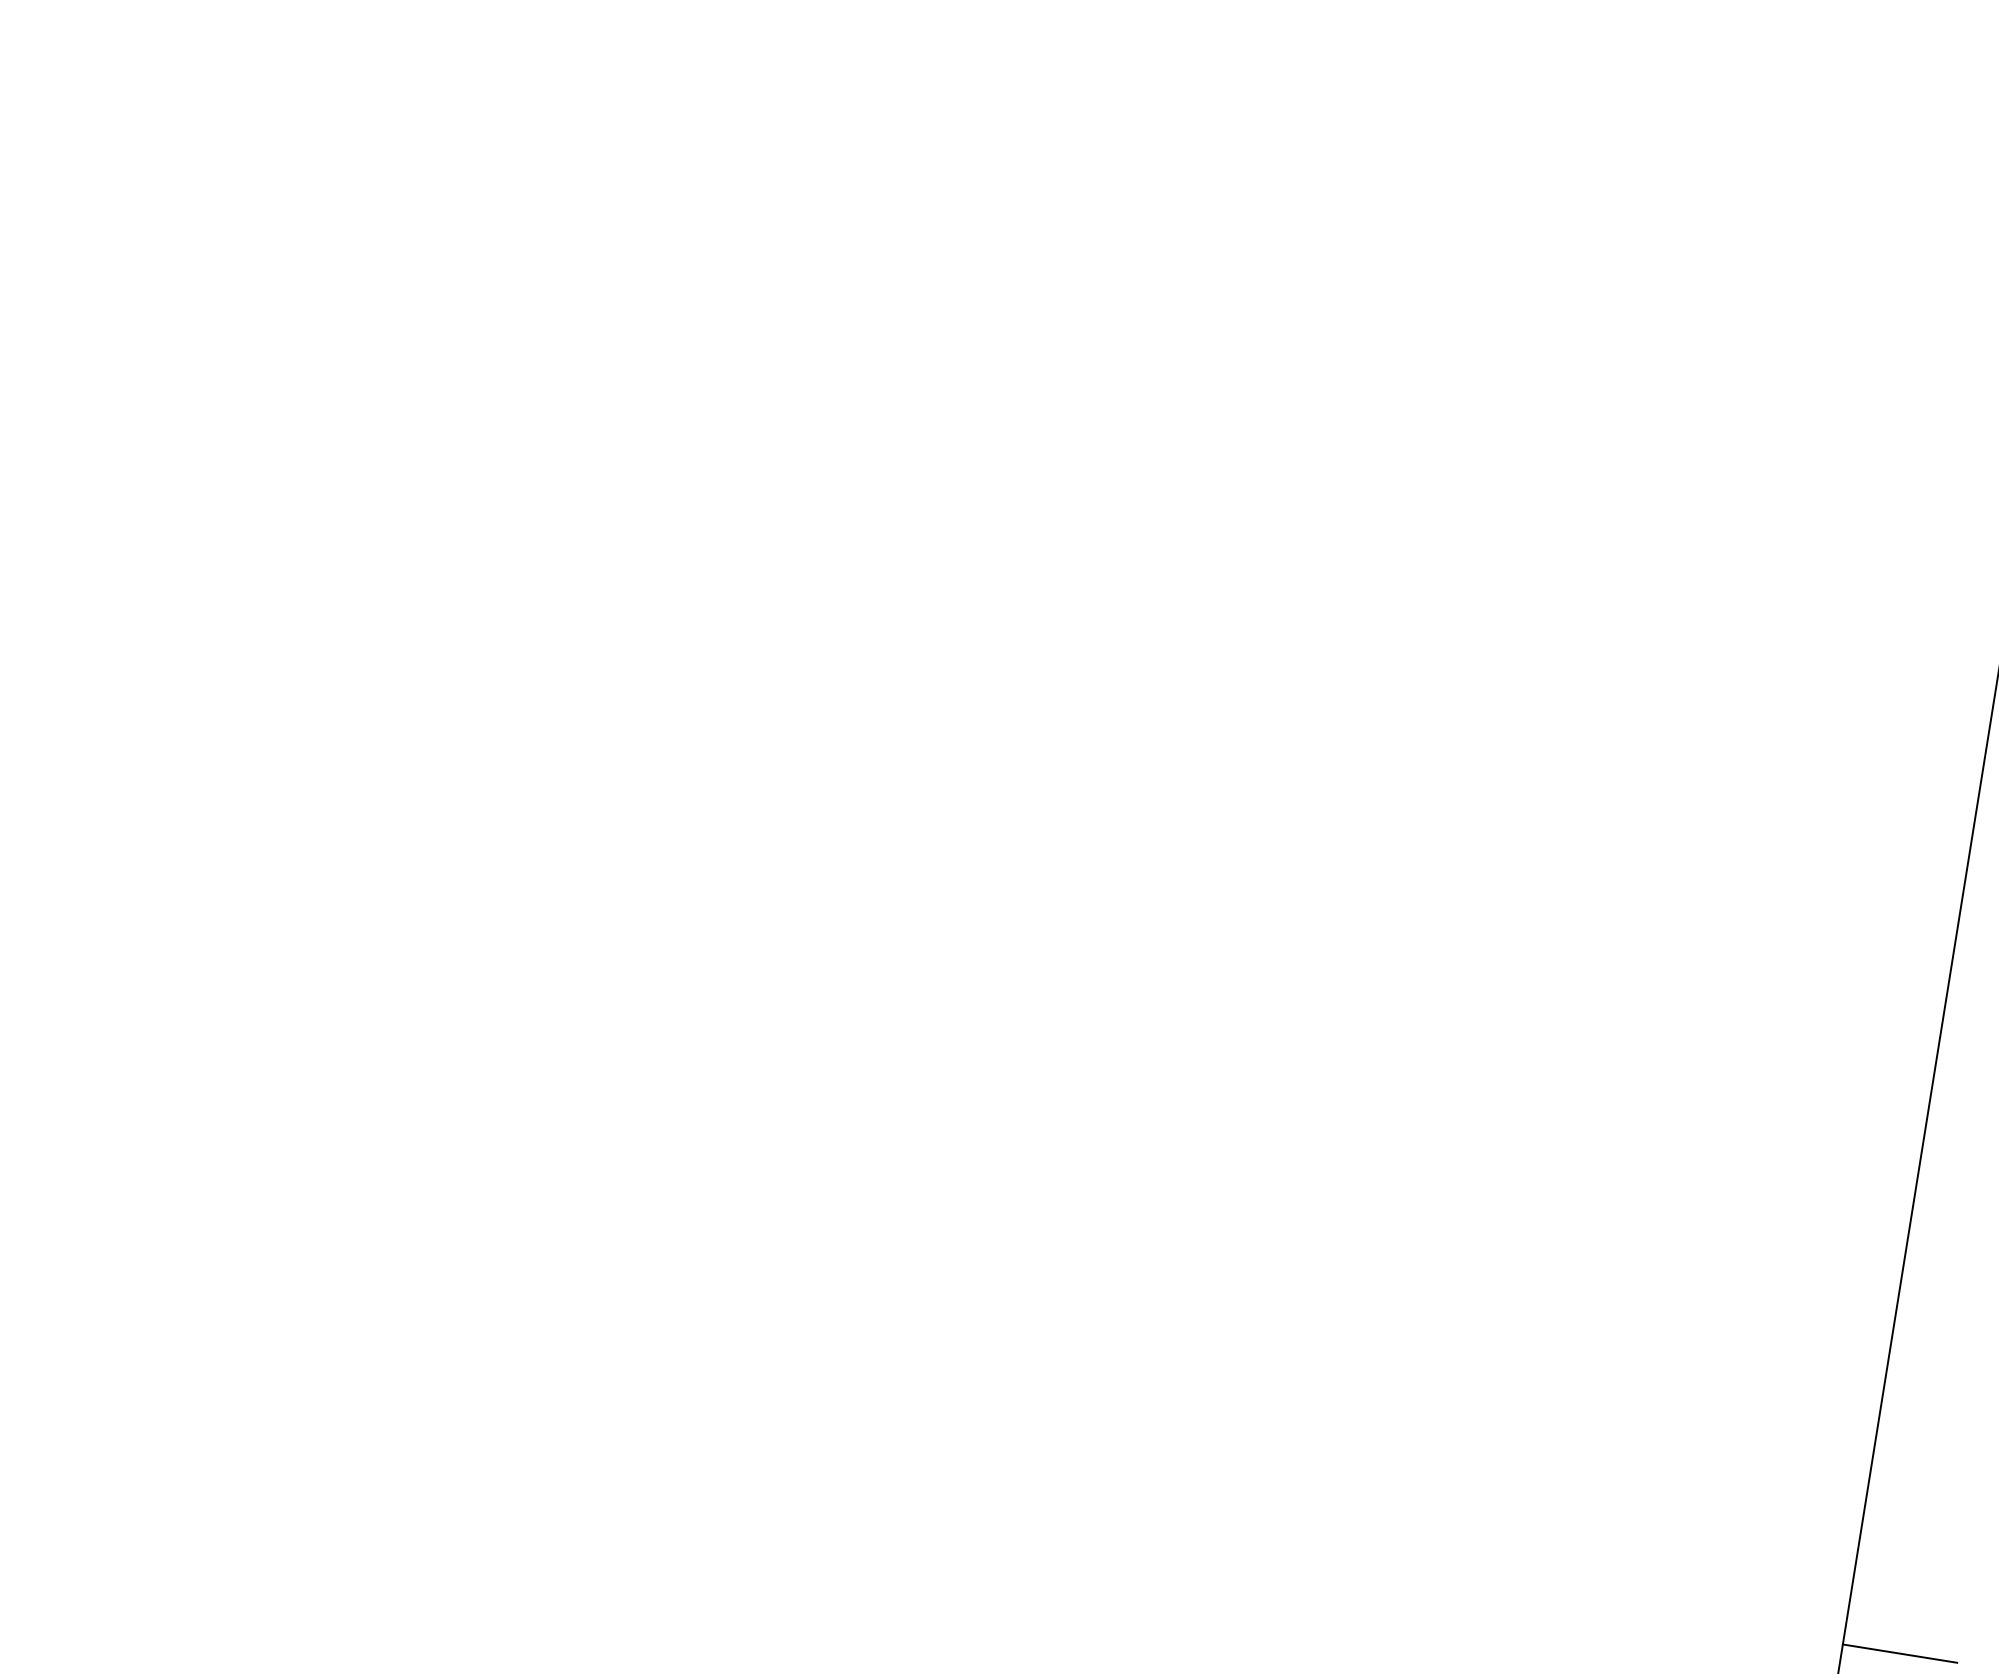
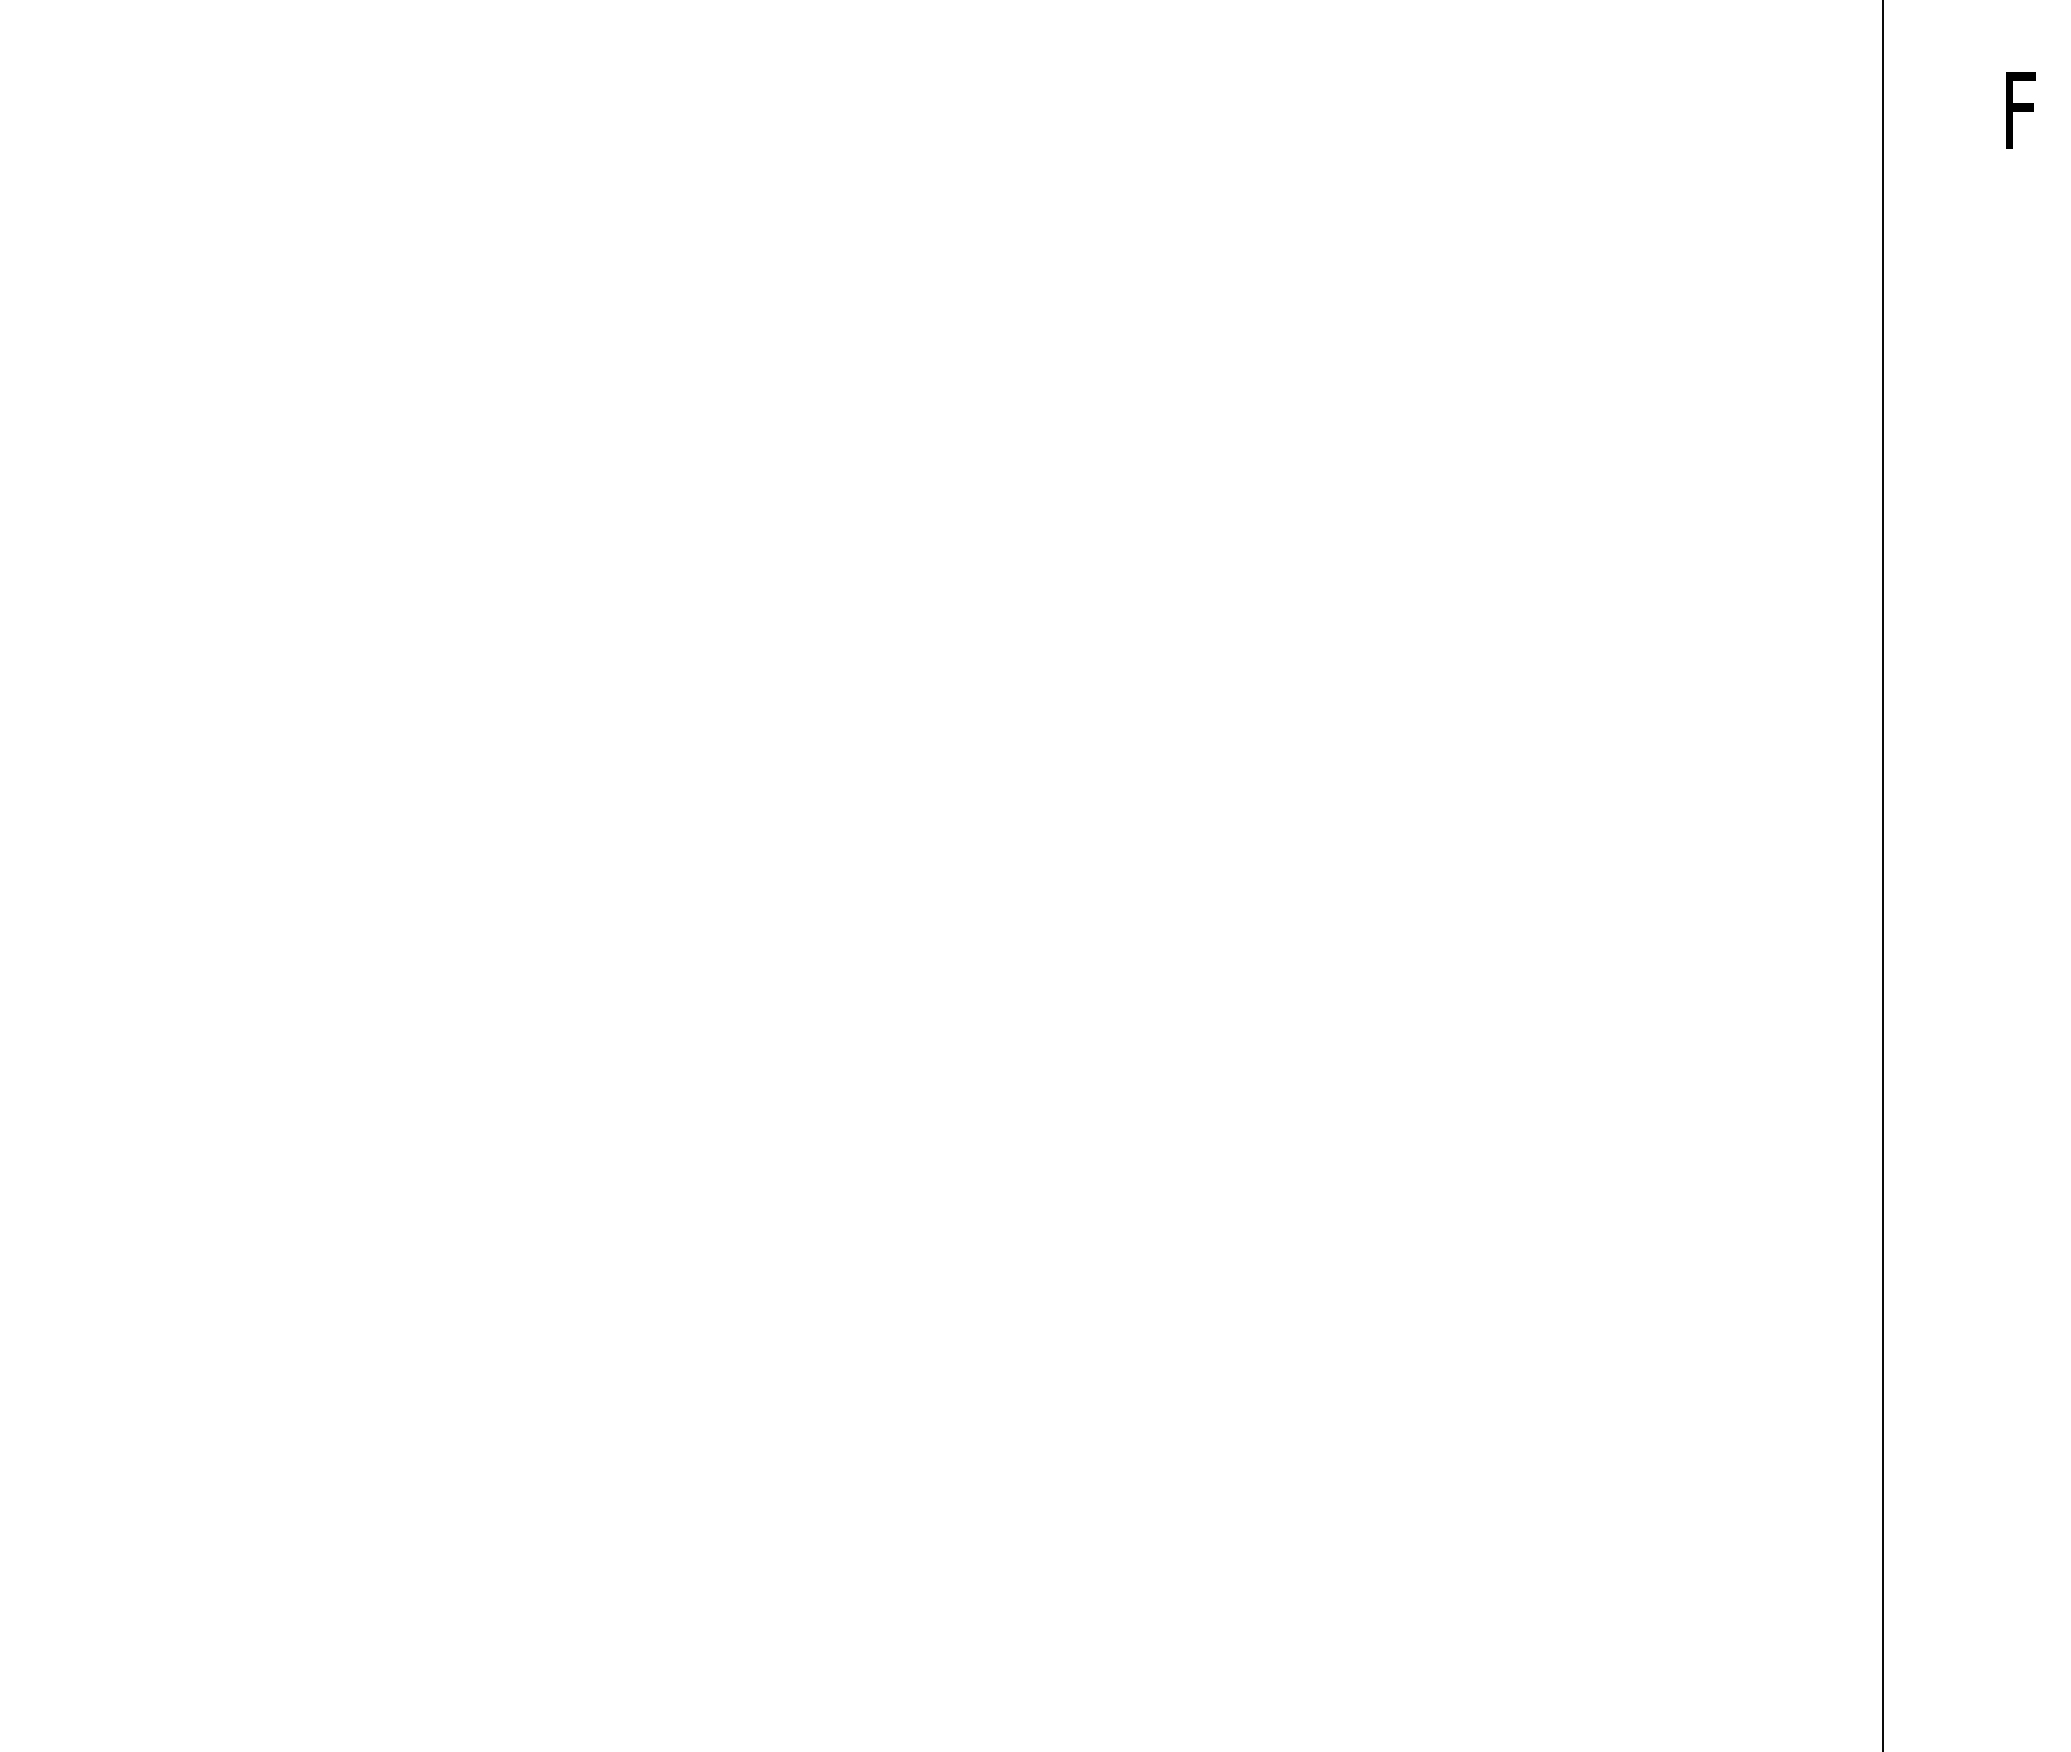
line: (1900, 1653) -> (1934, 1289), removed

